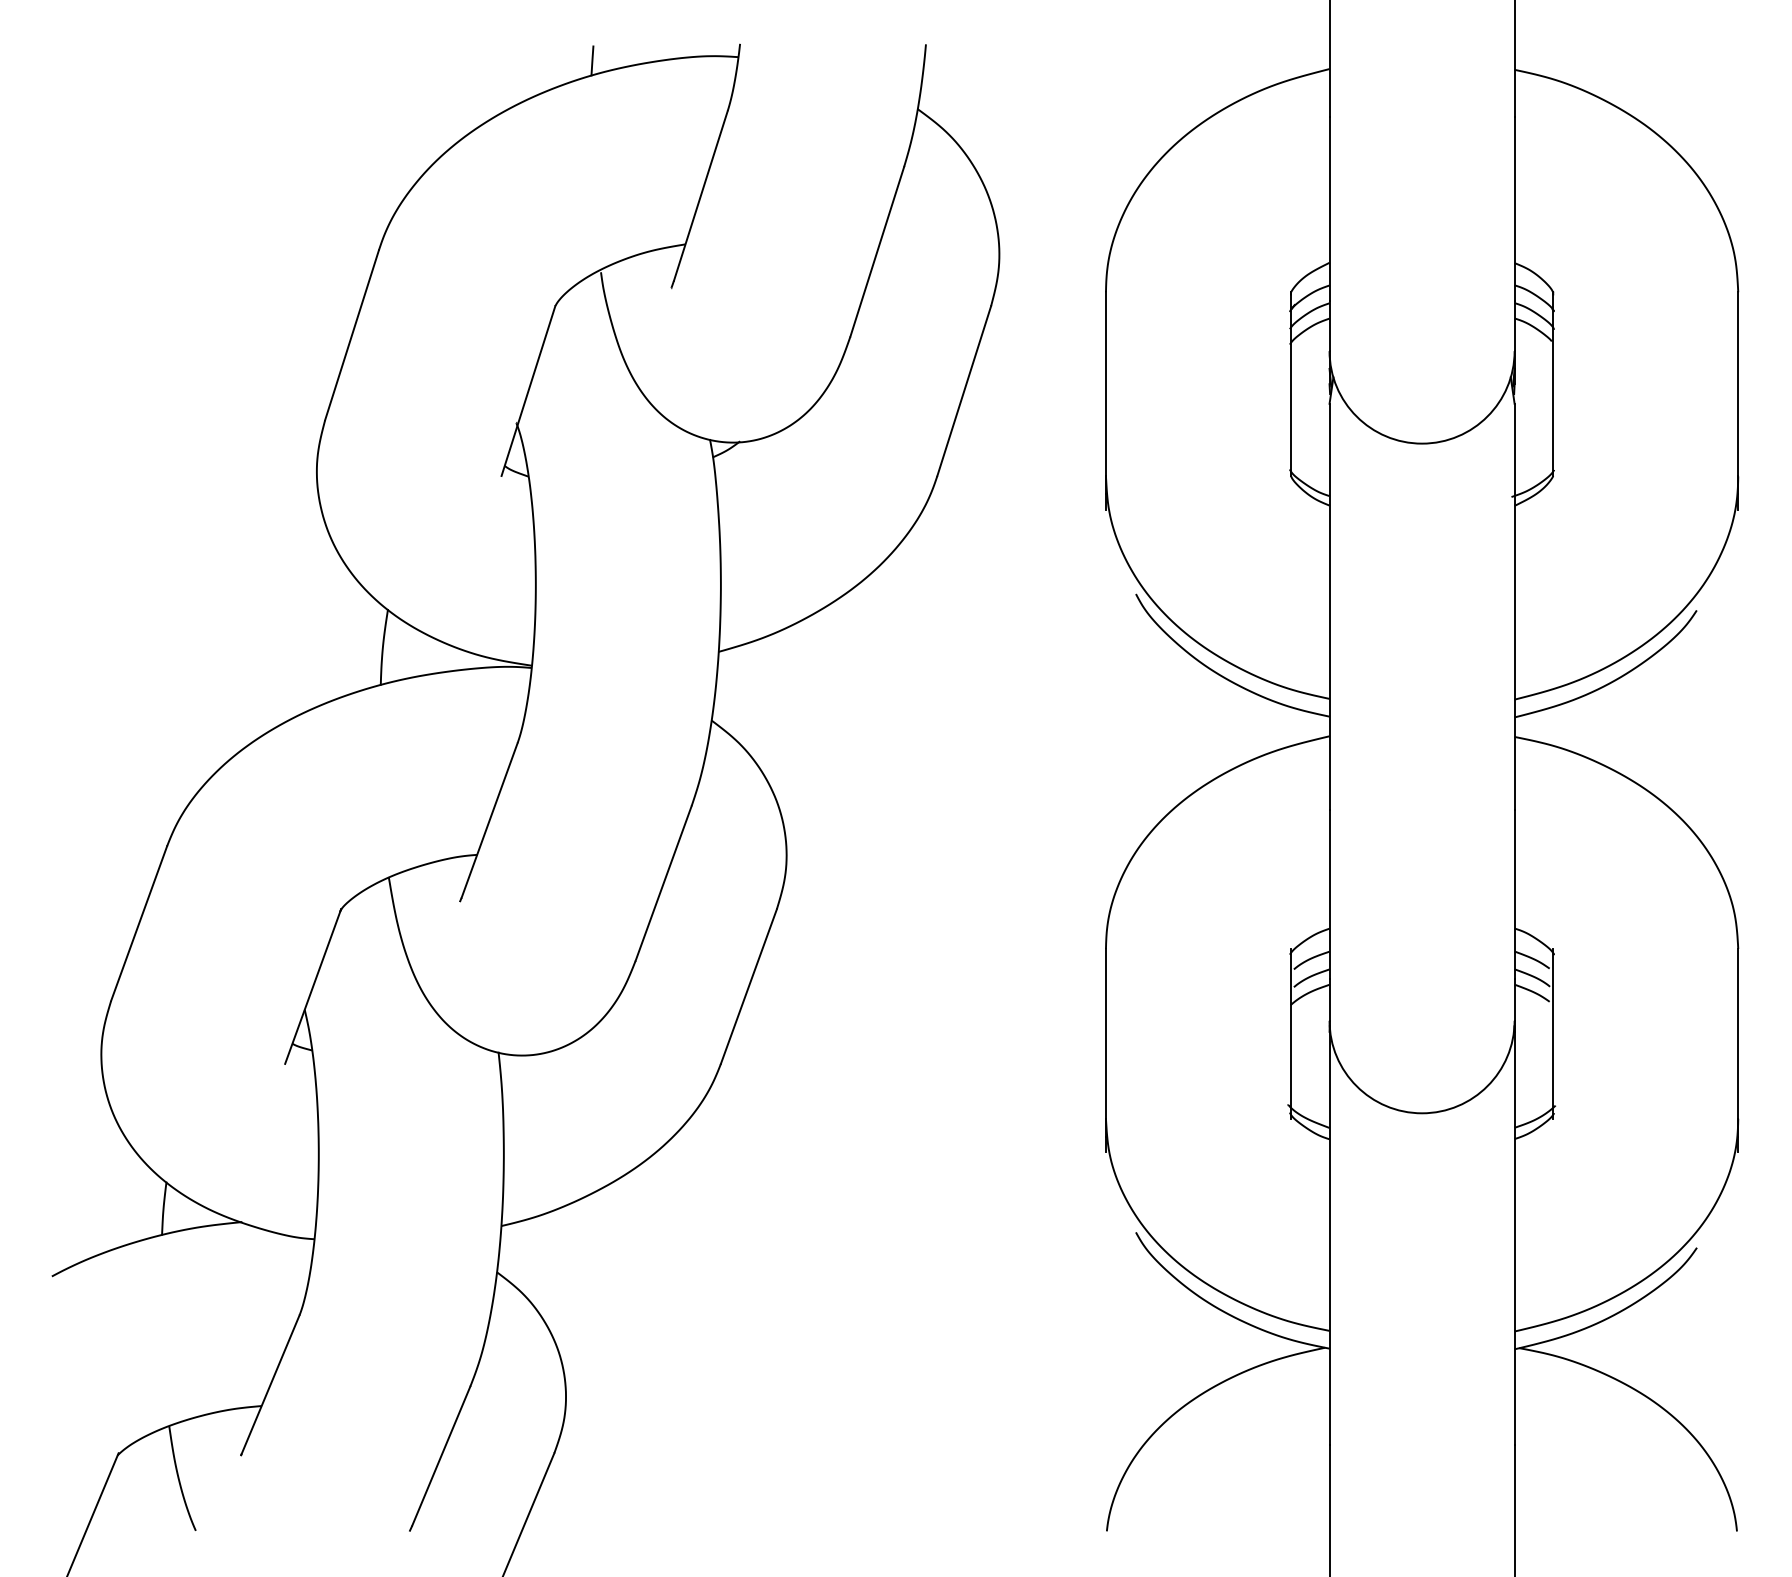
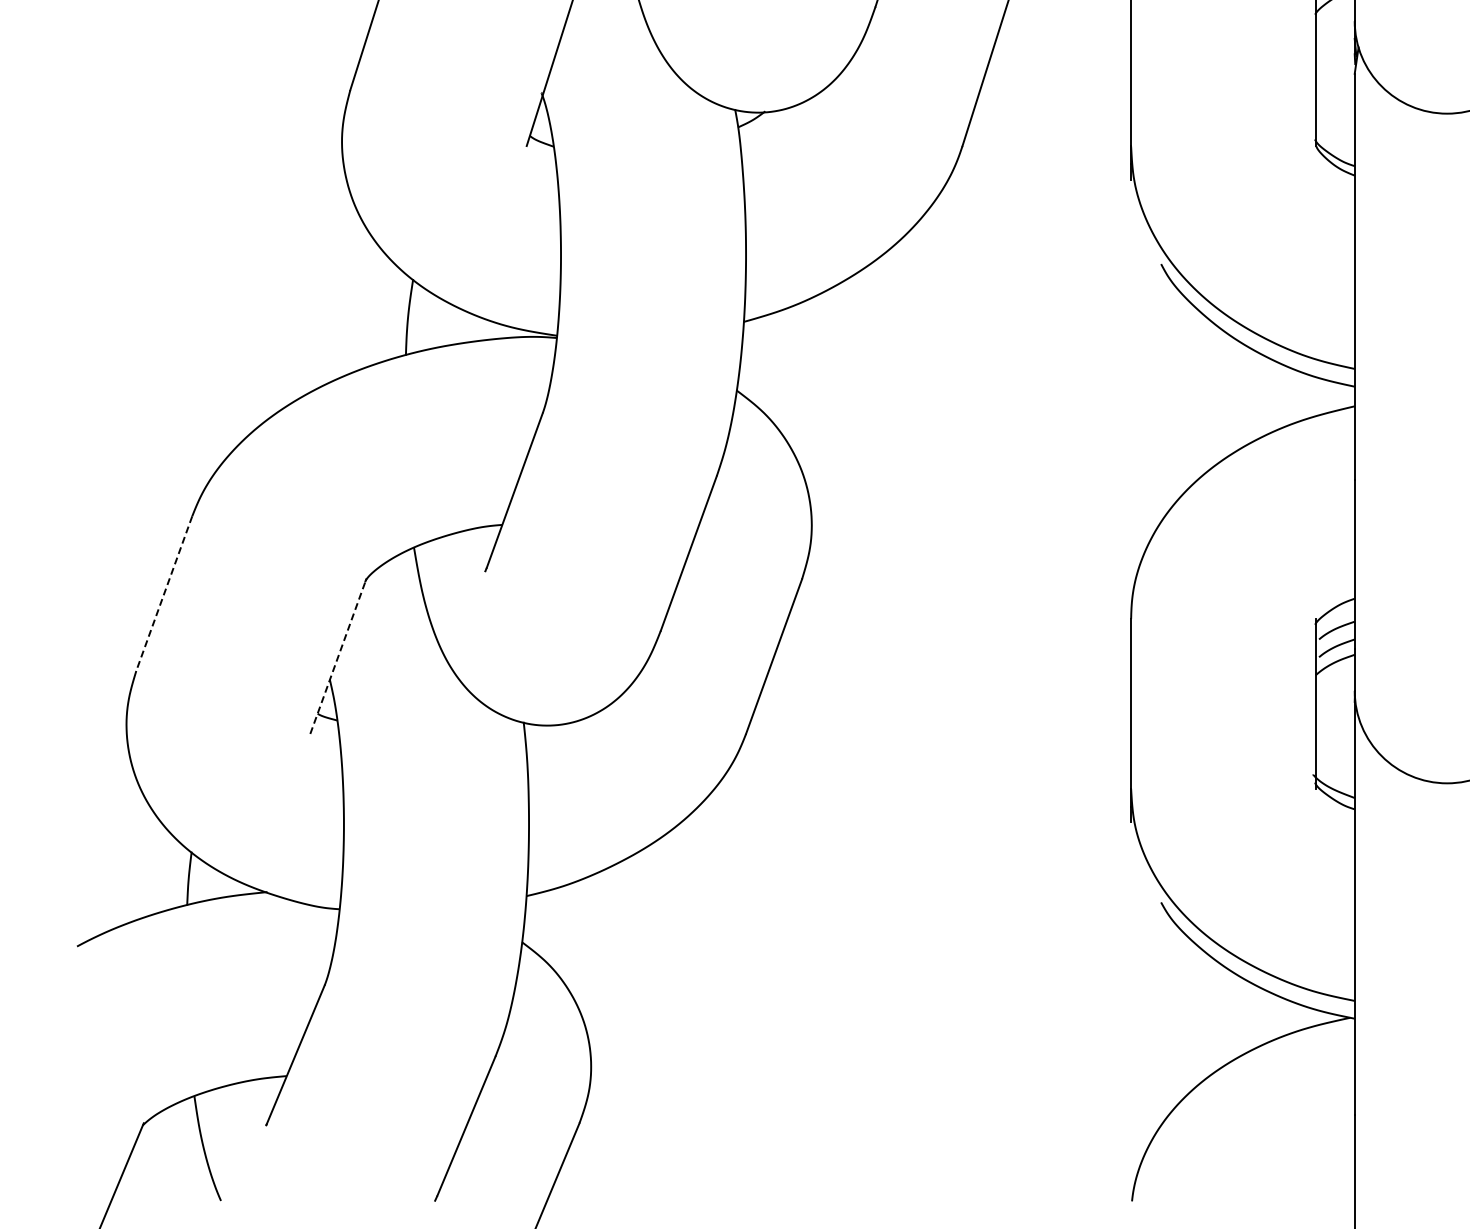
line: (138, 924) -> (163, 594), solid -> dashed
line: (313, 986) -> (338, 656), solid -> dashed

